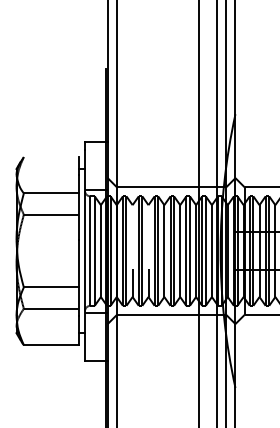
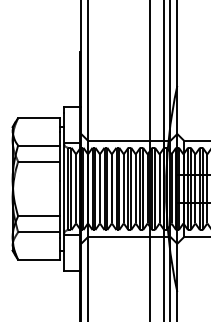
line: (50, 157) -> (38, 118), added
line: (132, 237) -> (99, 178), added
line: (147, 237) -> (111, 178), added

